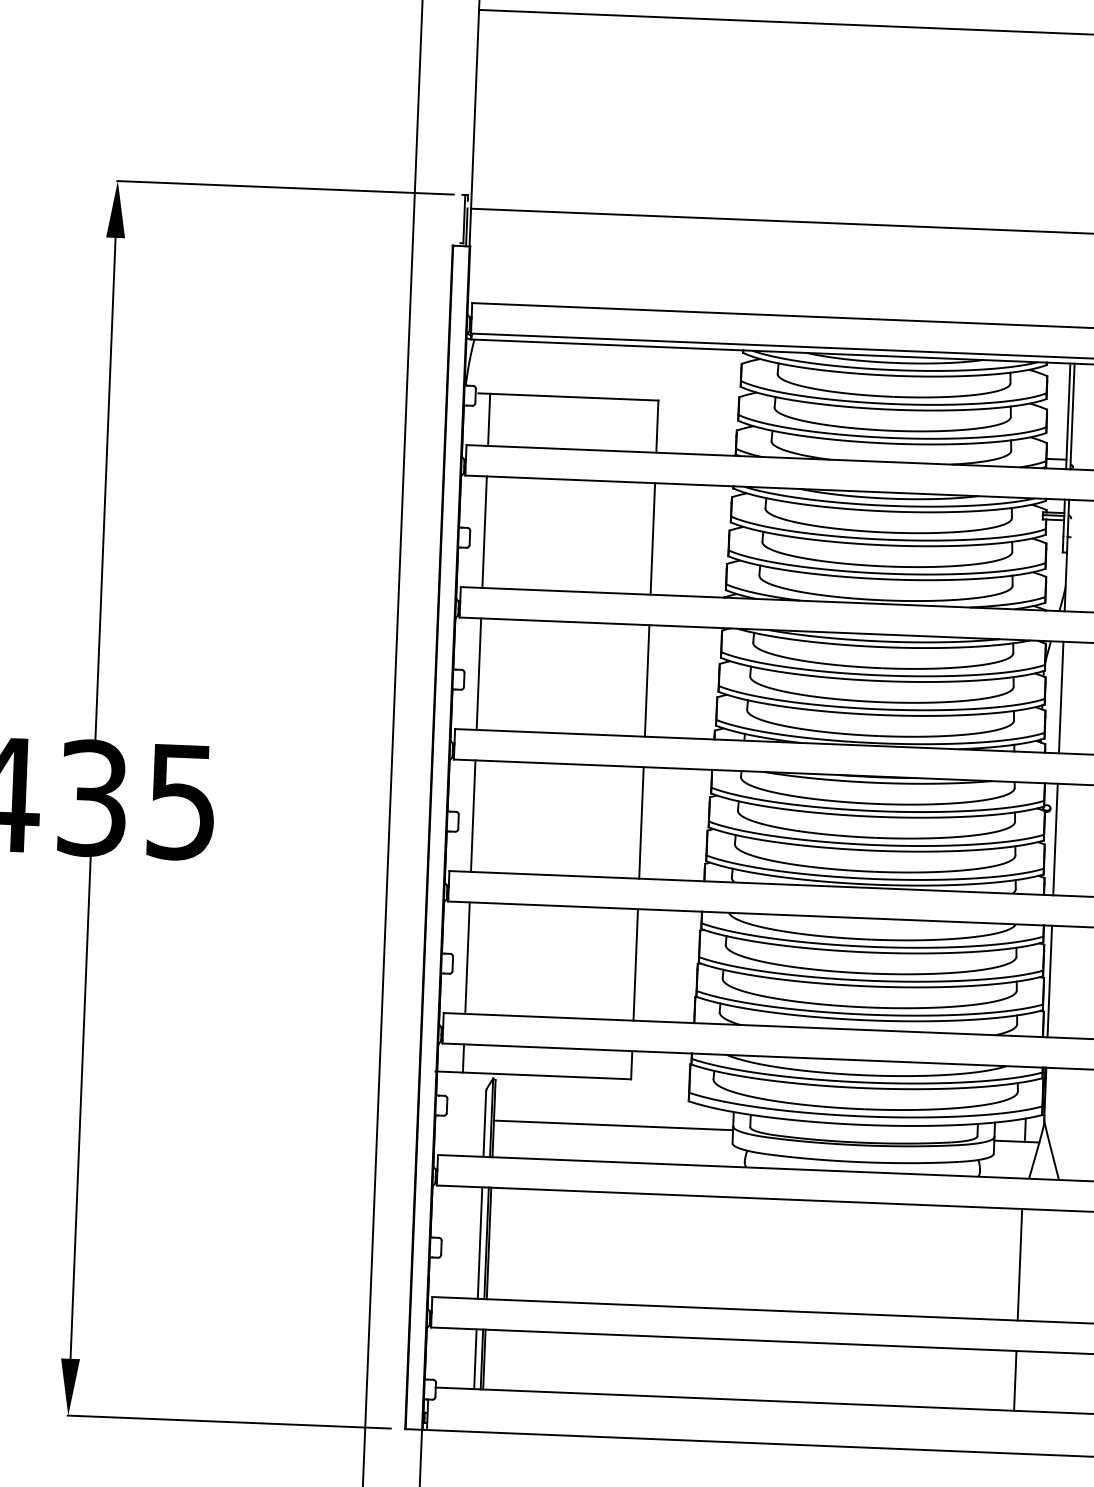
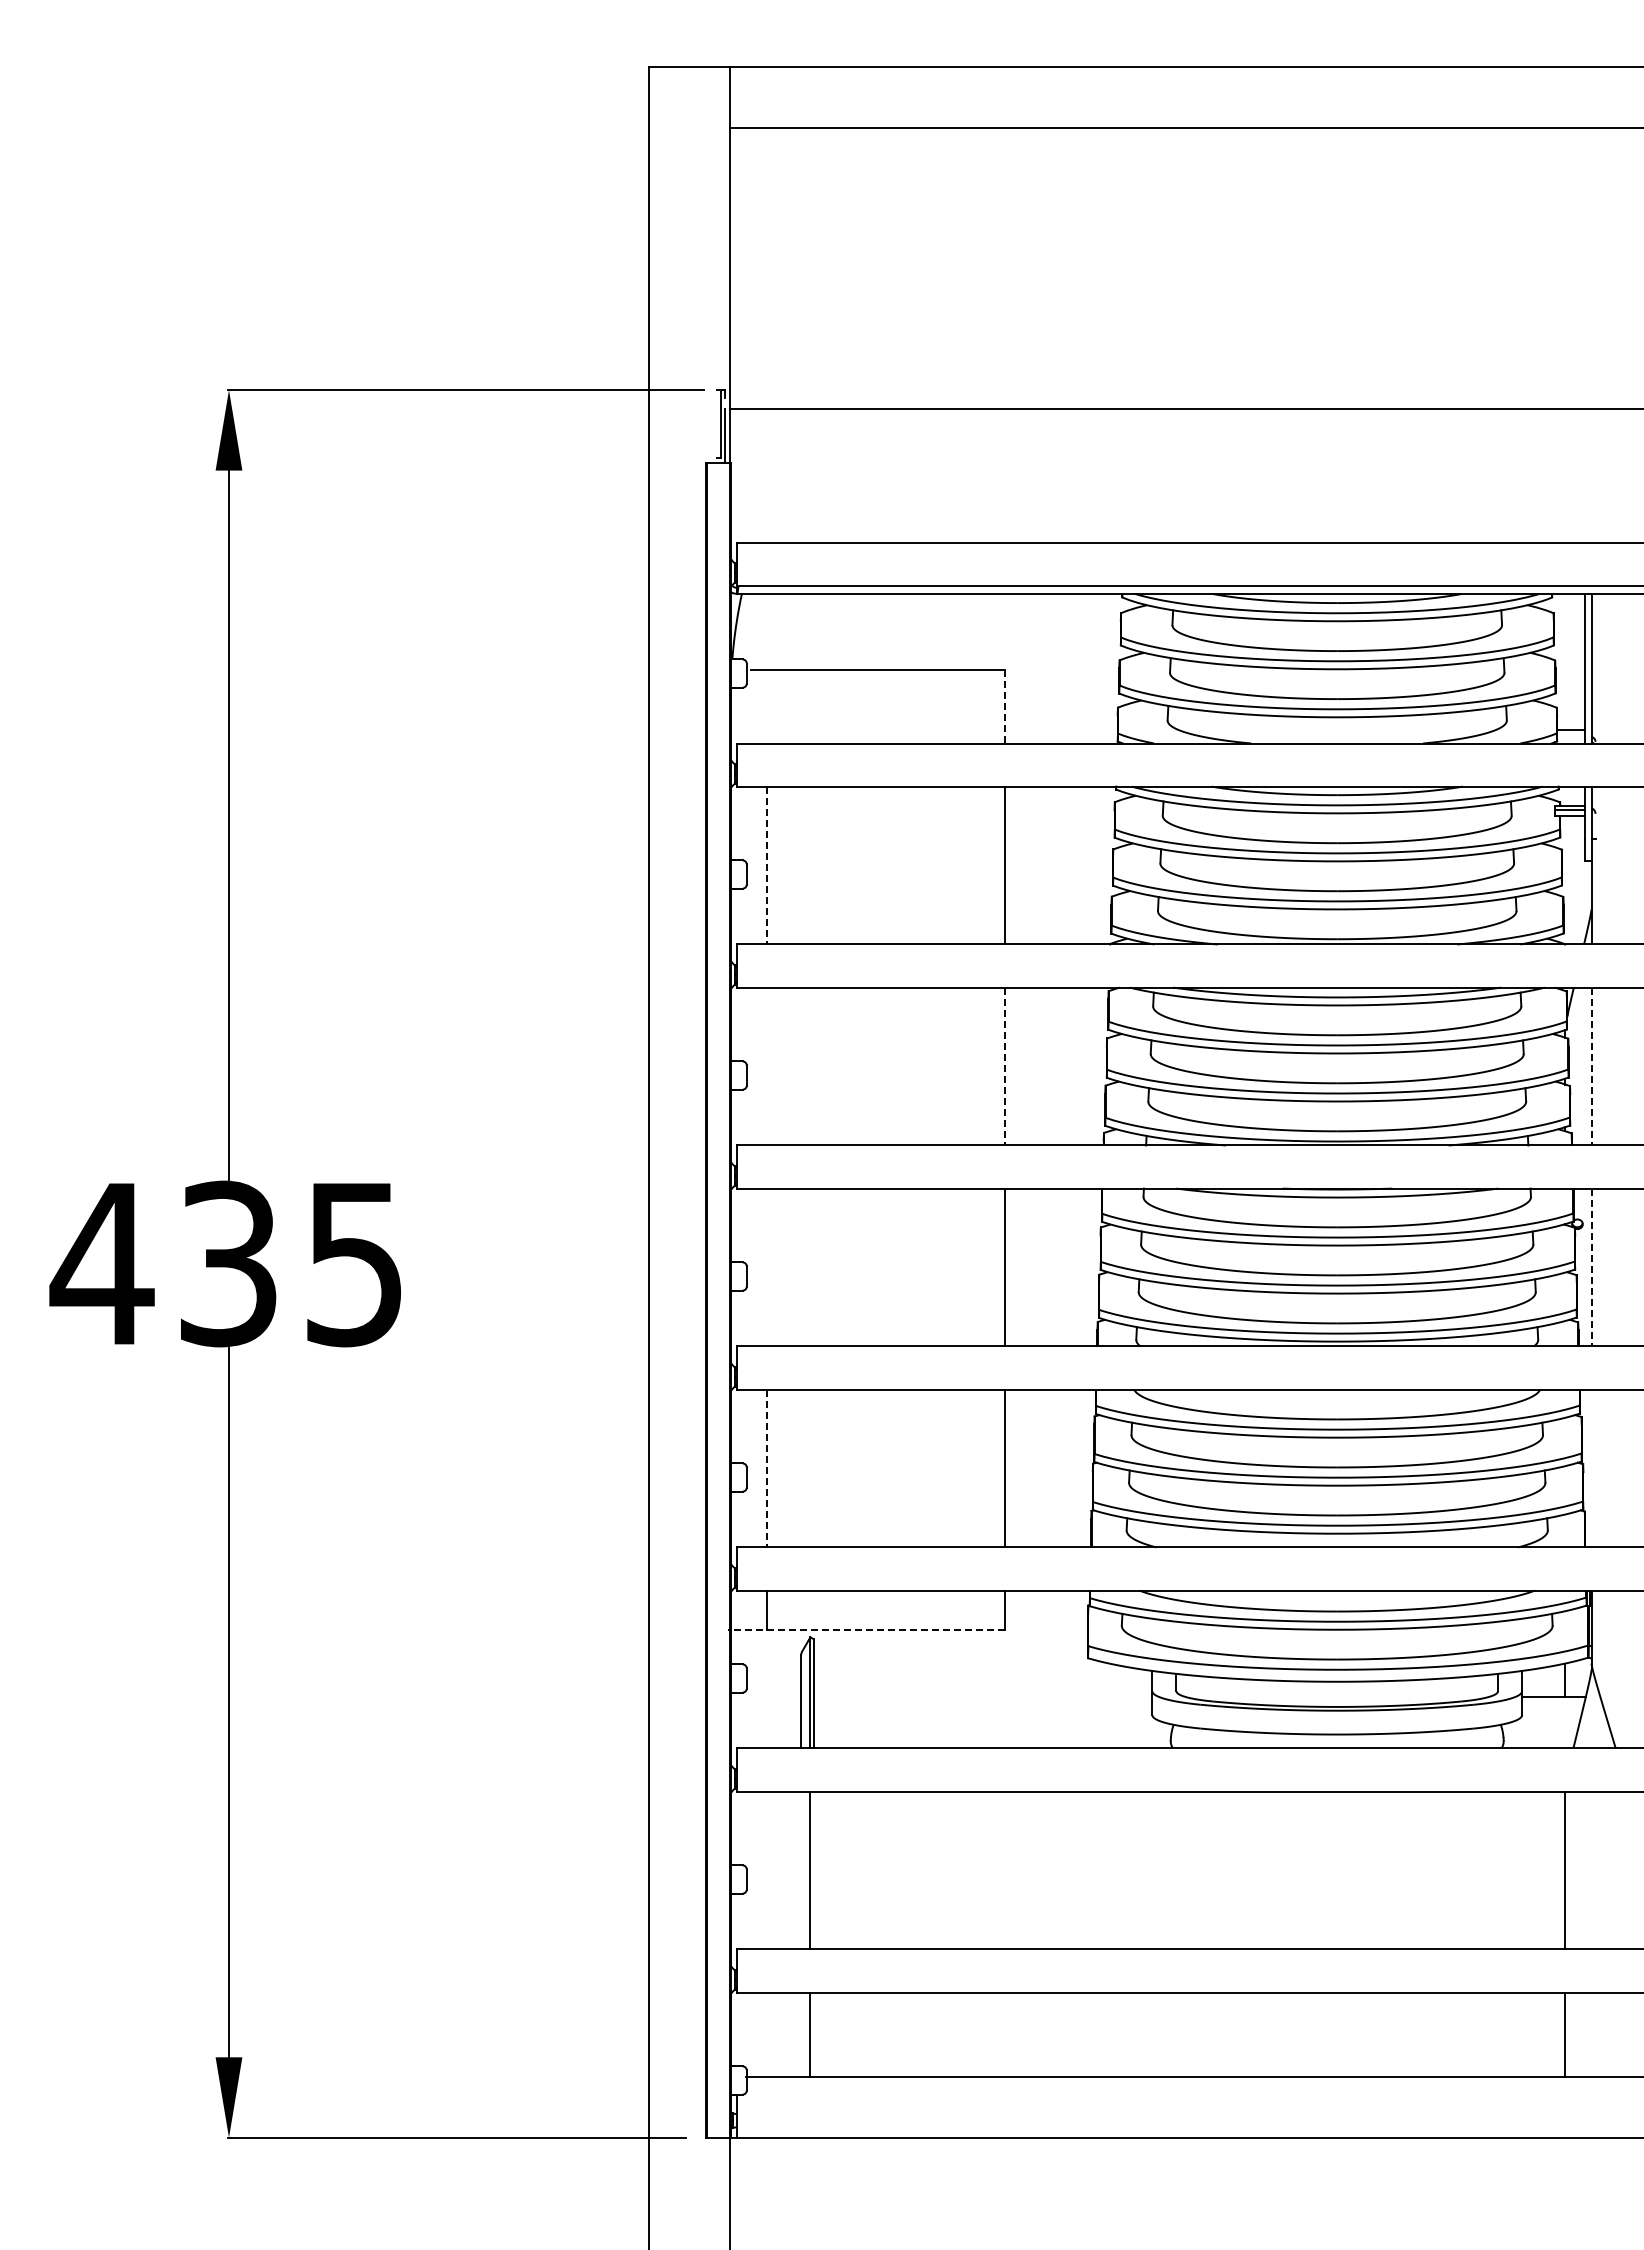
line: (489, 419) -> (767, 706), removed
line: (657, 426) -> (1005, 706), solid -> dashed
line: (484, 532) -> (767, 865), solid -> dashed
line: (479, 674) -> (767, 1066), removed
line: (647, 680) -> (1005, 1066), solid -> dashed
line: (1061, 697) -> (1591, 1066), solid -> dashed
line: (473, 816) -> (767, 1267), removed
line: (1055, 839) -> (1591, 1267), solid -> dashed
line: (467, 958) -> (767, 1468), solid -> dashed
line: (1049, 981) -> (1591, 1468), removed
line: (533, 1075) -> (866, 1630), solid -> dashed
line: (613, 1125) -> (983, 1696), removed
line: (480, 1243) -> (801, 1870), removed
line: (488, 1243) -> (813, 1870), removed
line: (475, 1358) -> (801, 2034), removed
line: (484, 1359) -> (813, 2034), removed

